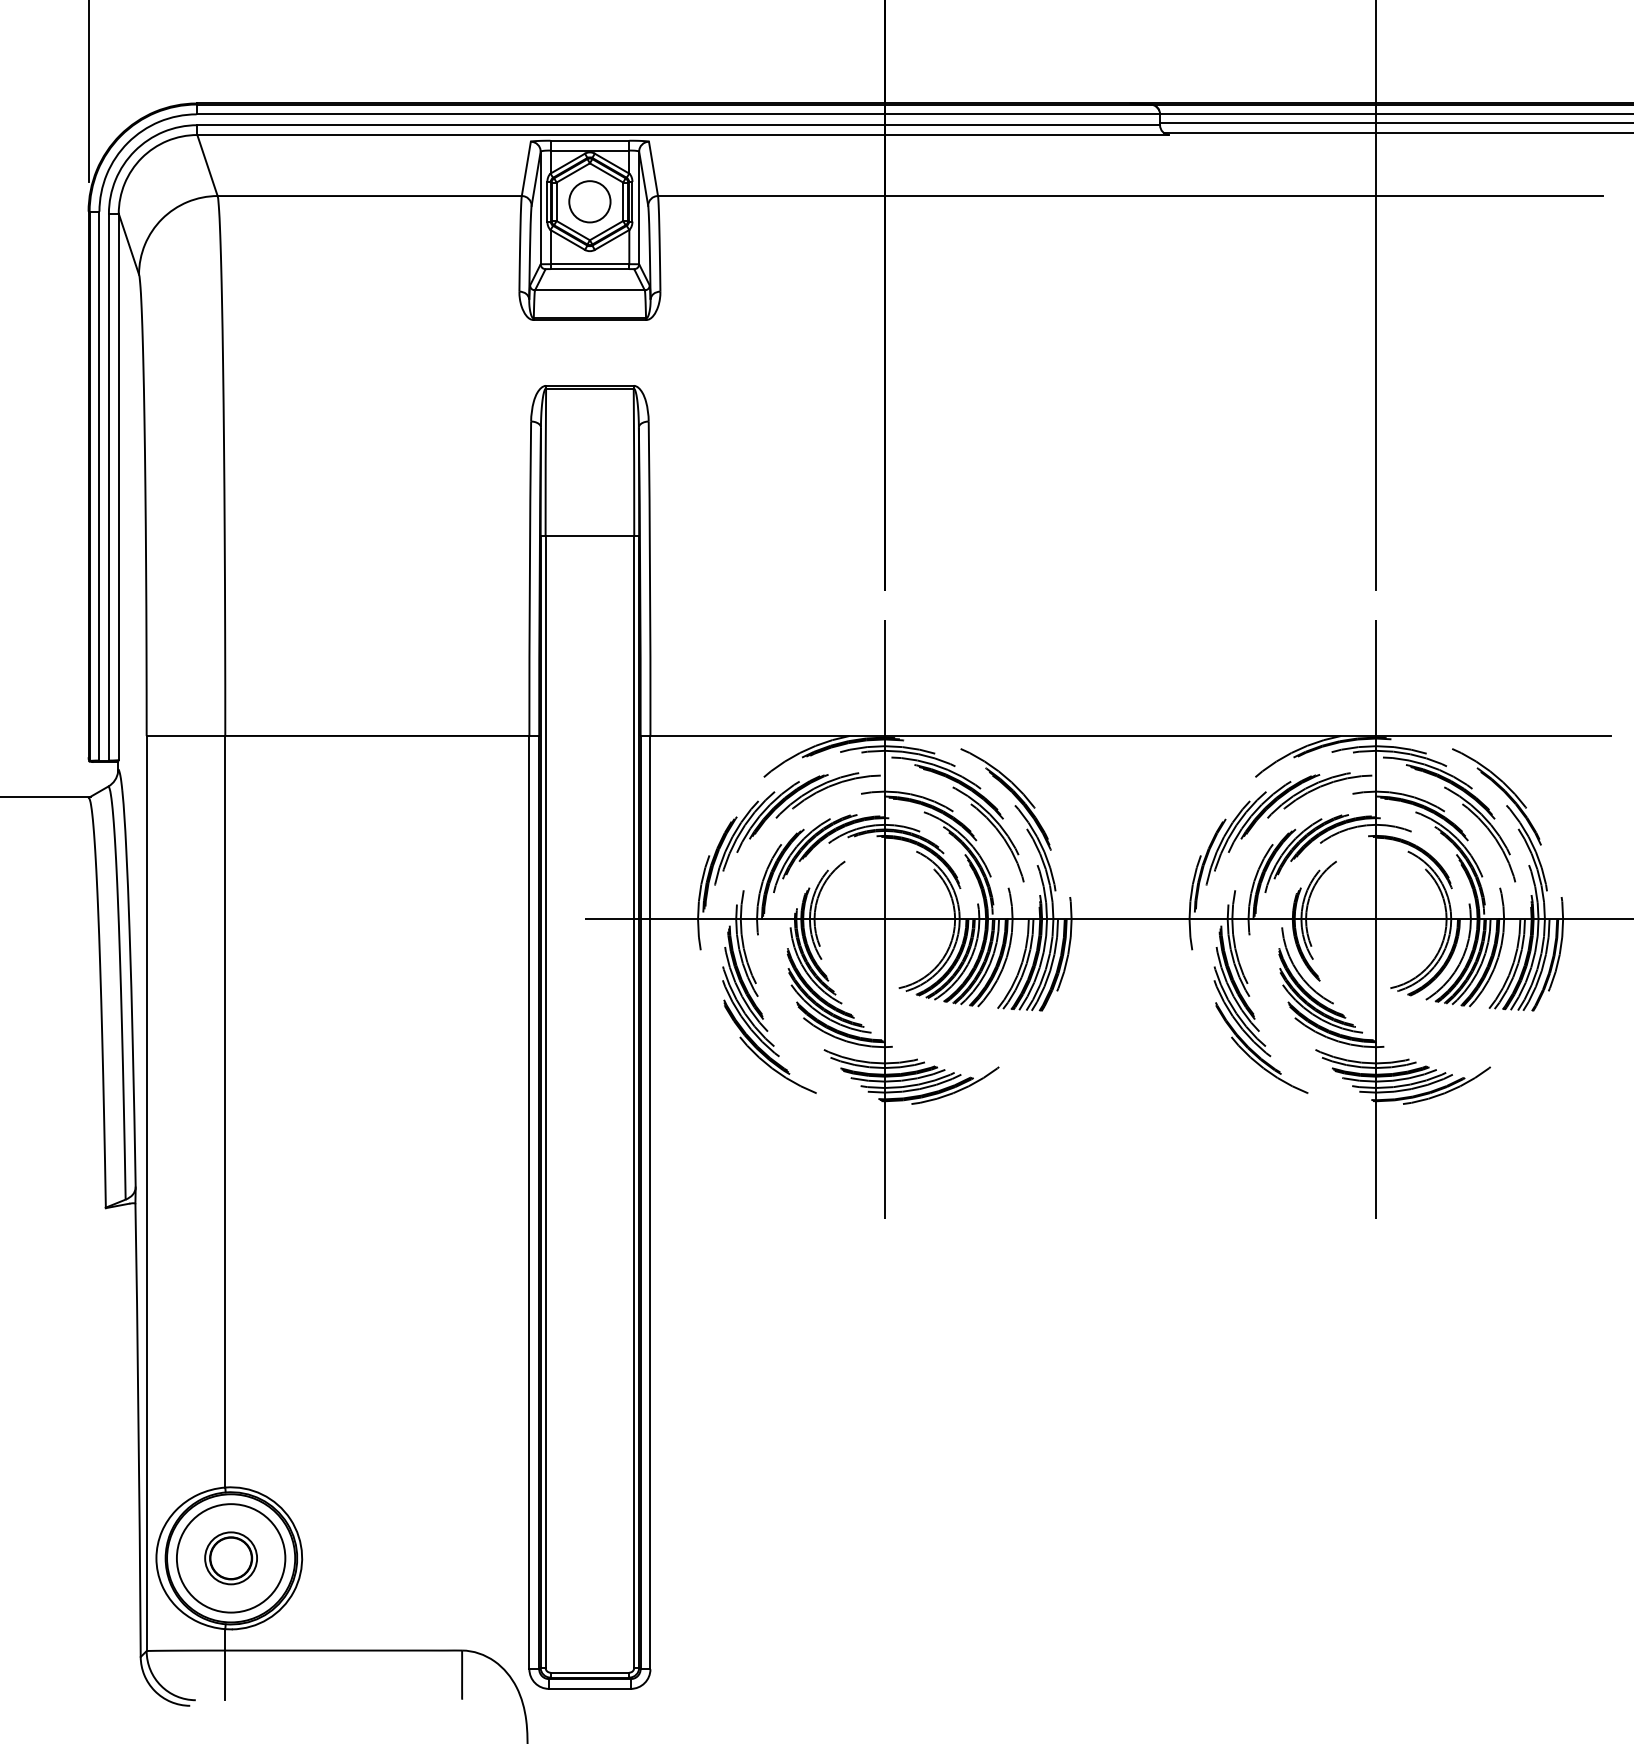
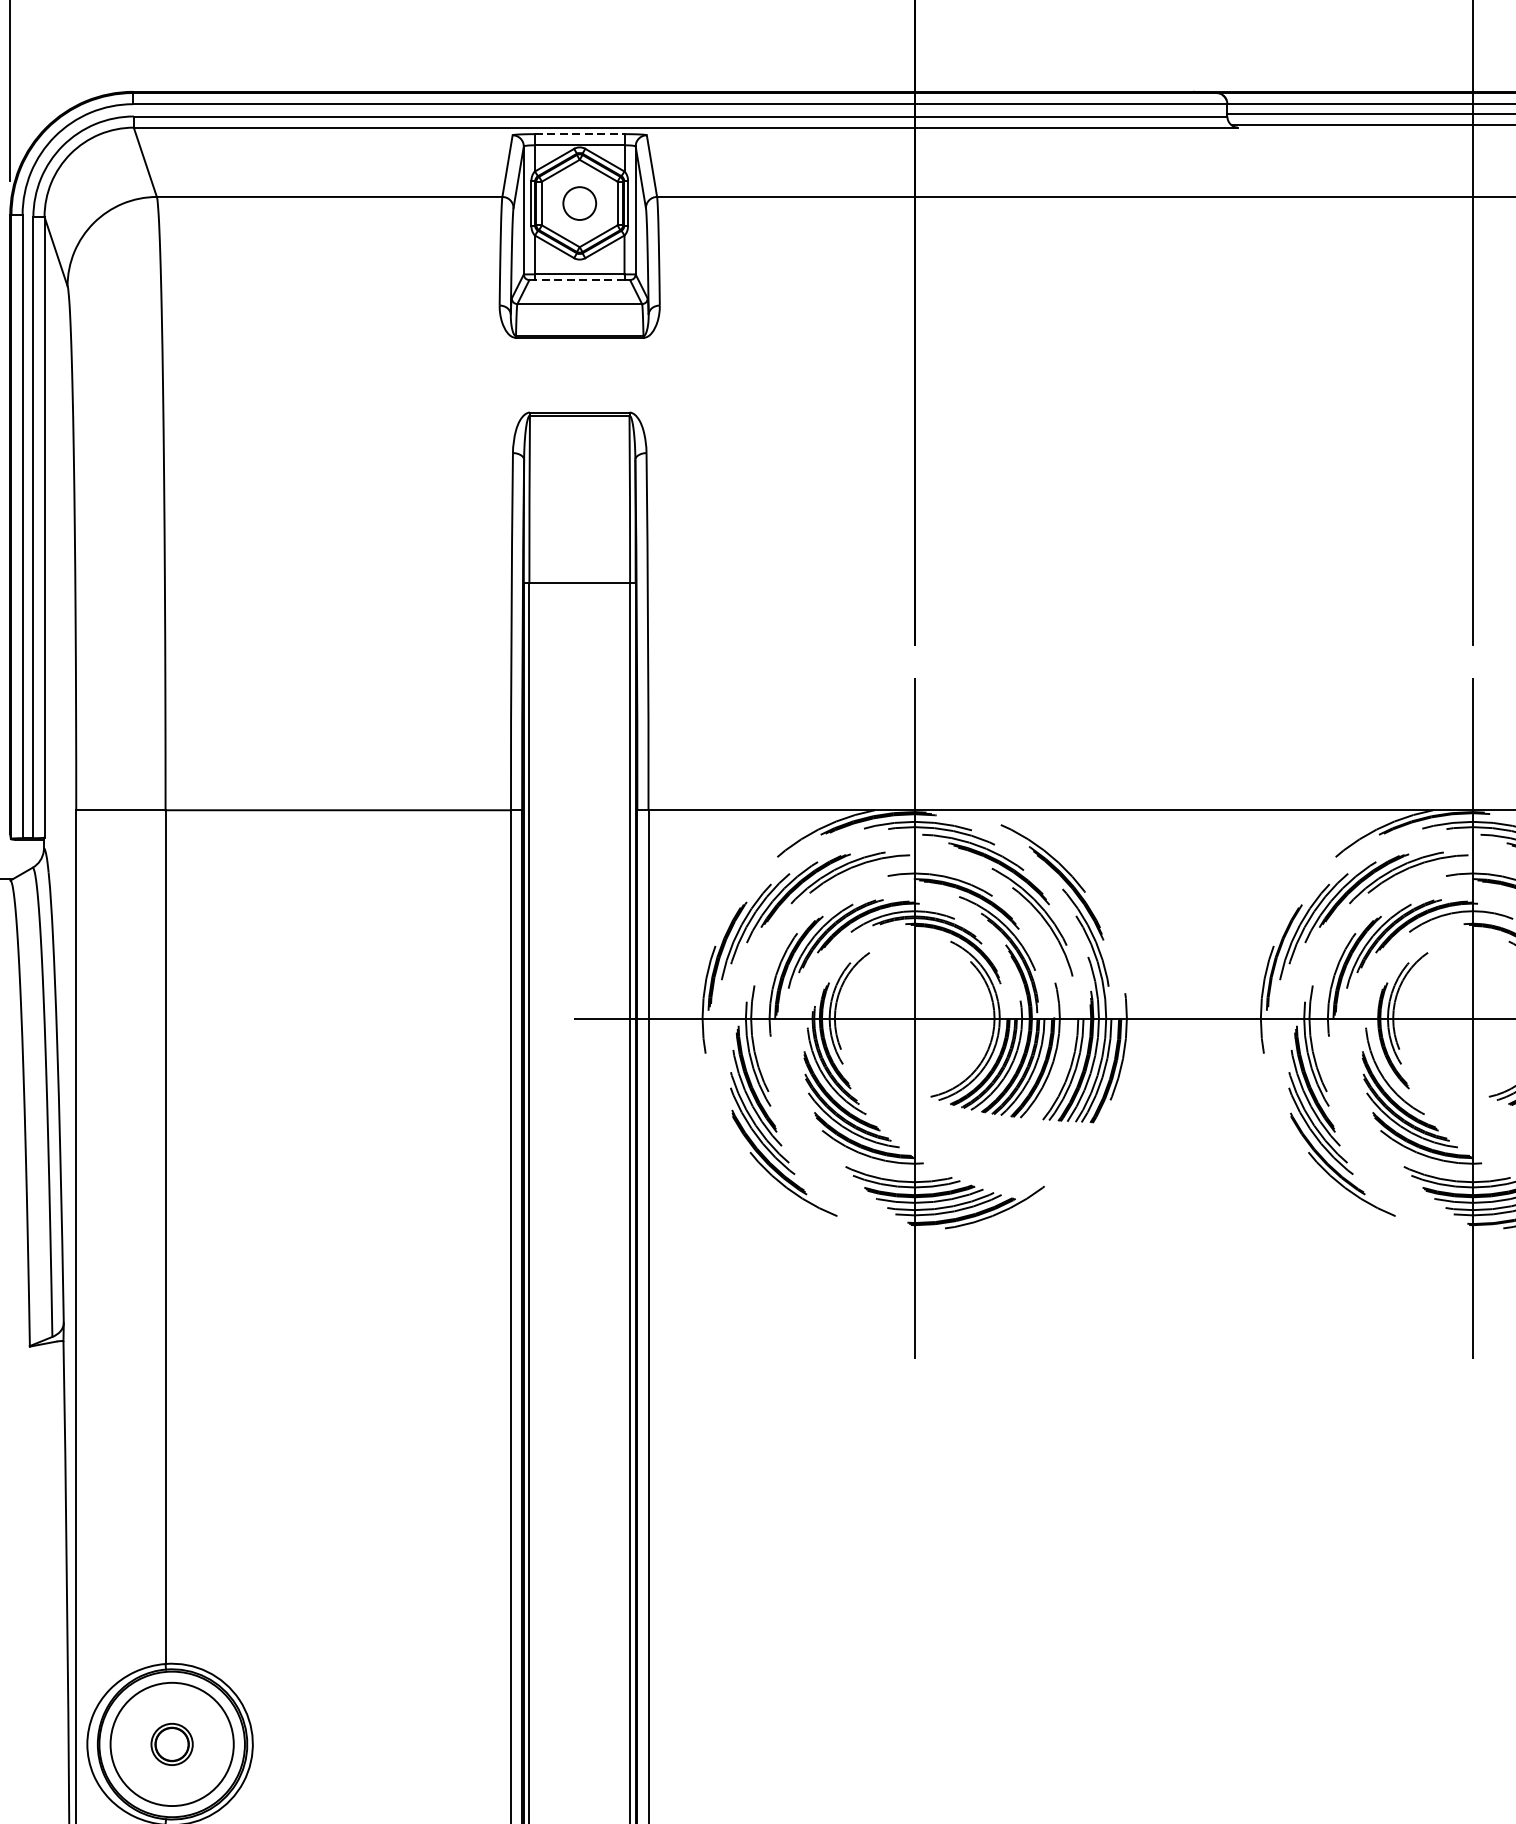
line: (590, 140) -> (580, 133), solid -> dashed
circle: (589, 201) -> (579, 203), size x0.7
line: (589, 269) -> (579, 280), solid -> dashed
part: (230, 1558) -> (171, 1744), size x0.7

